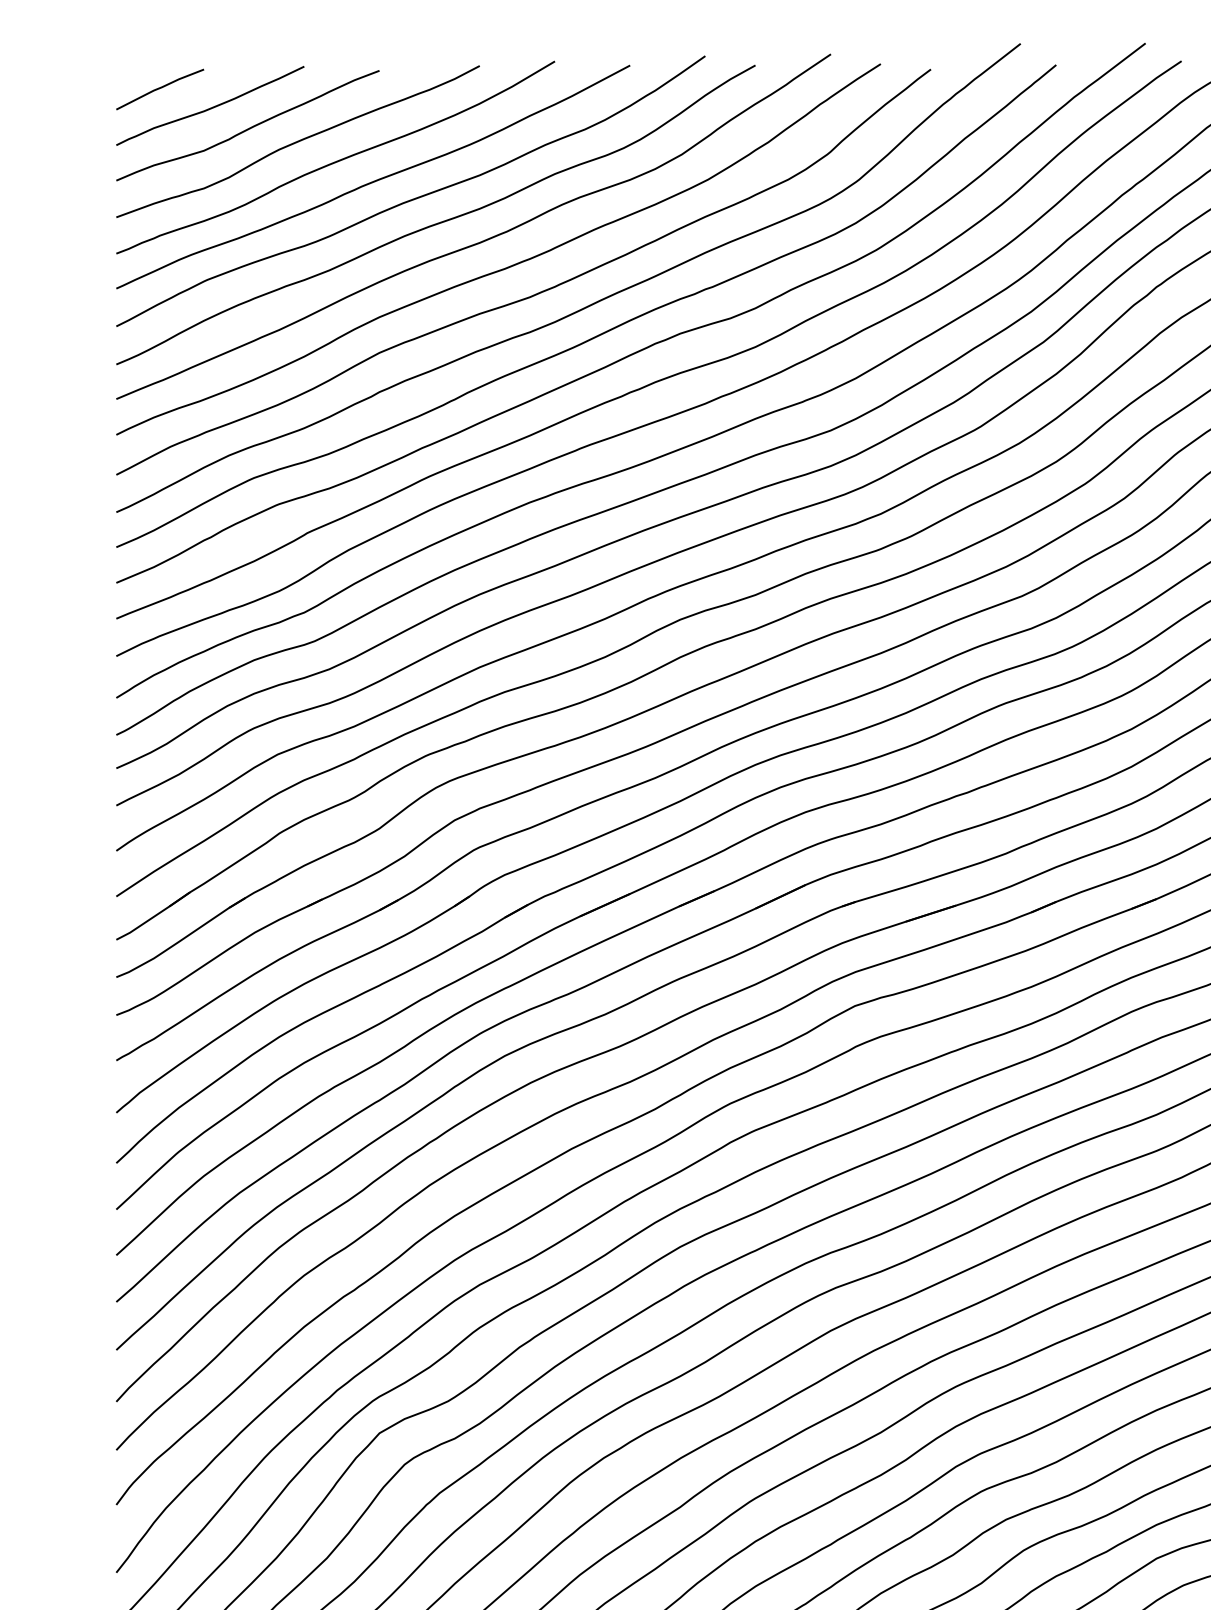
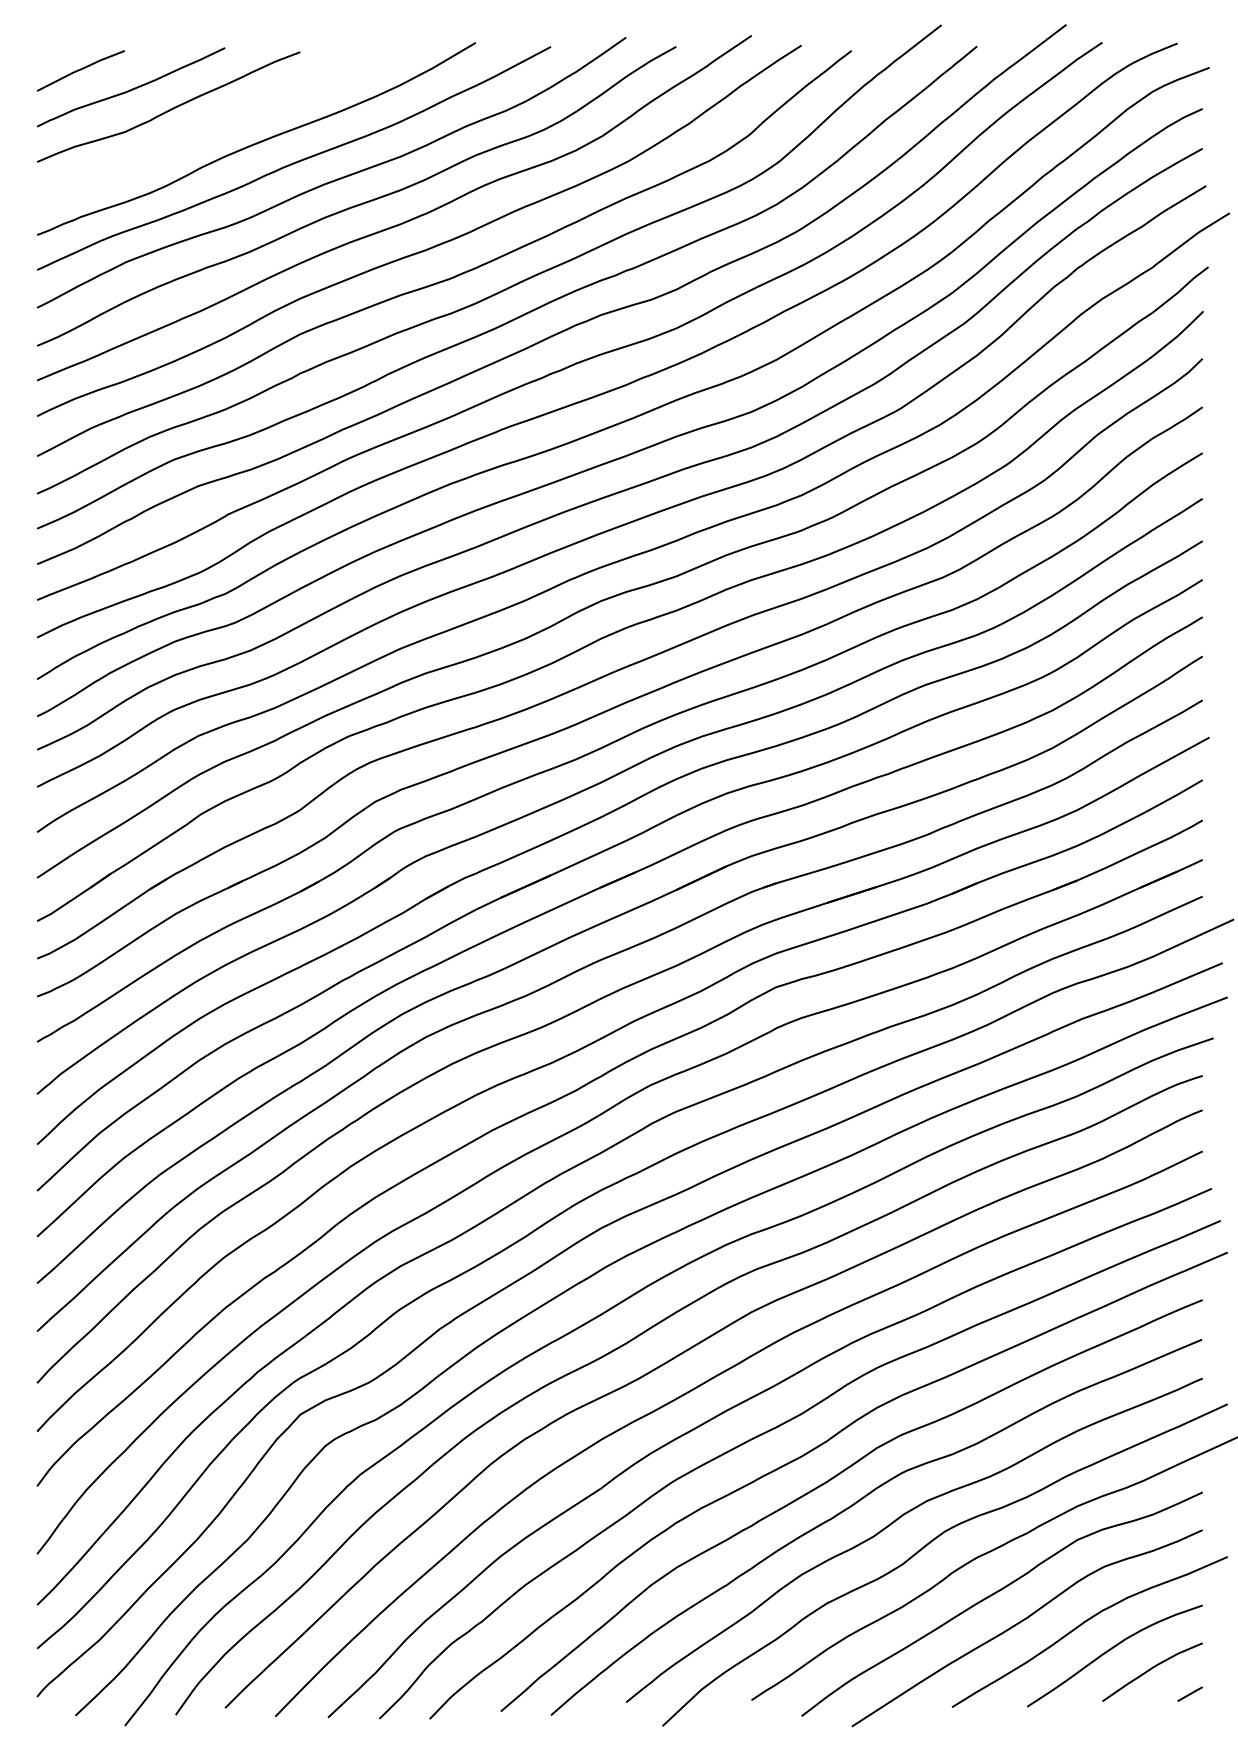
curve: (297, 141) -> (218, 122), removed

